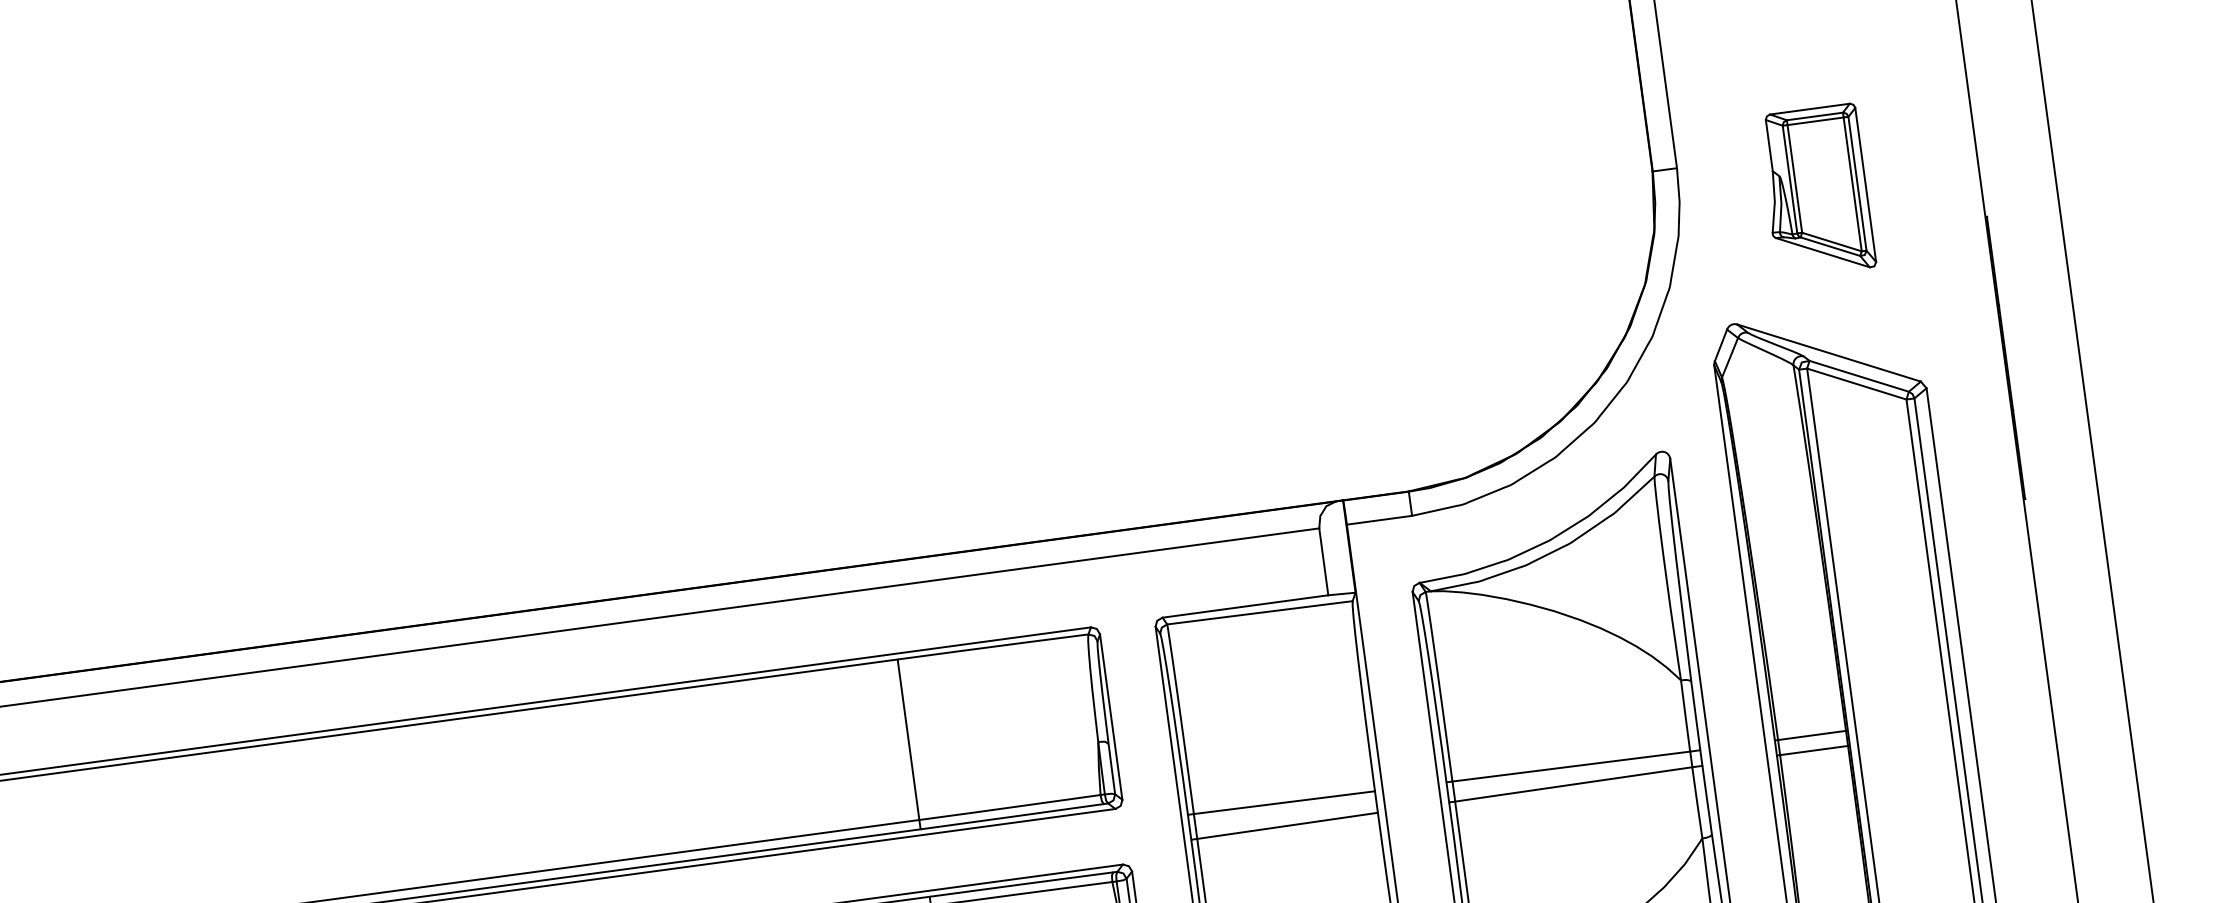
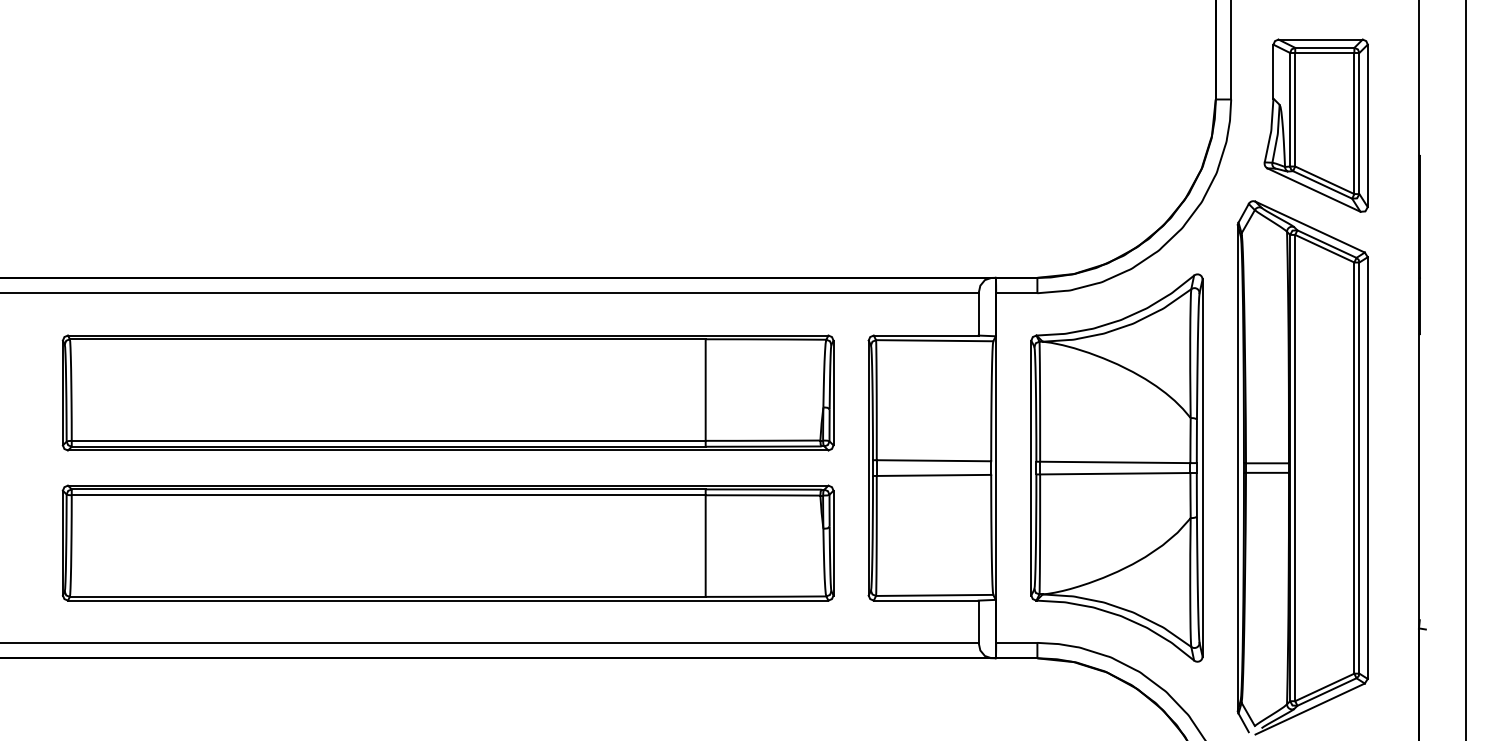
part: (1815, 191) -> (1315, 125), size x1.67

